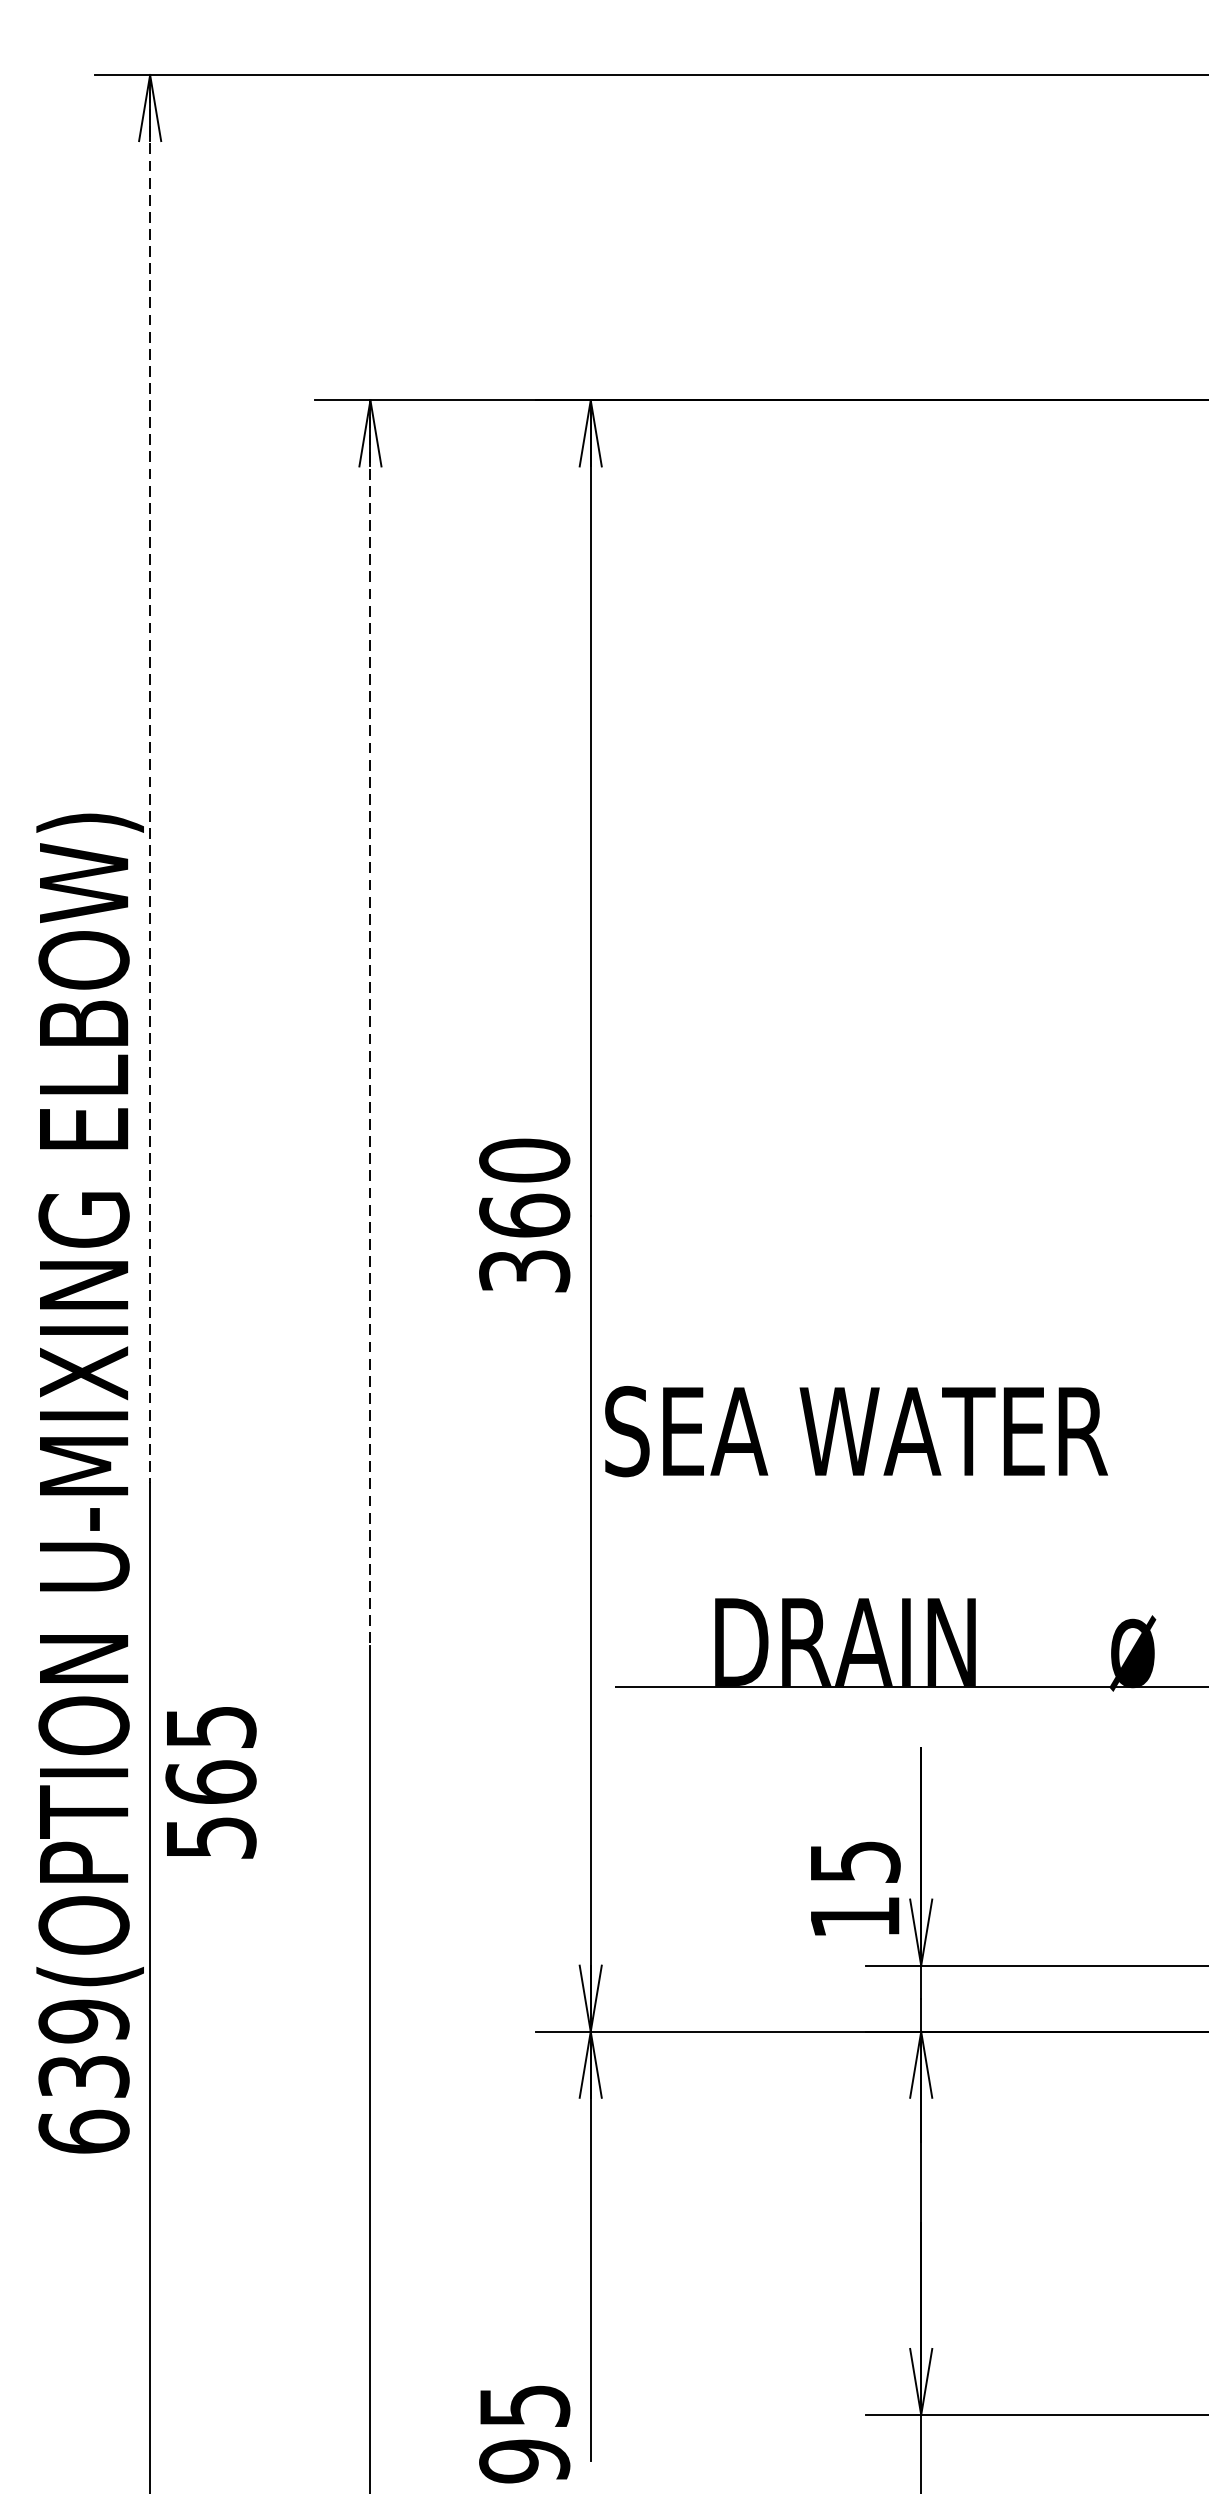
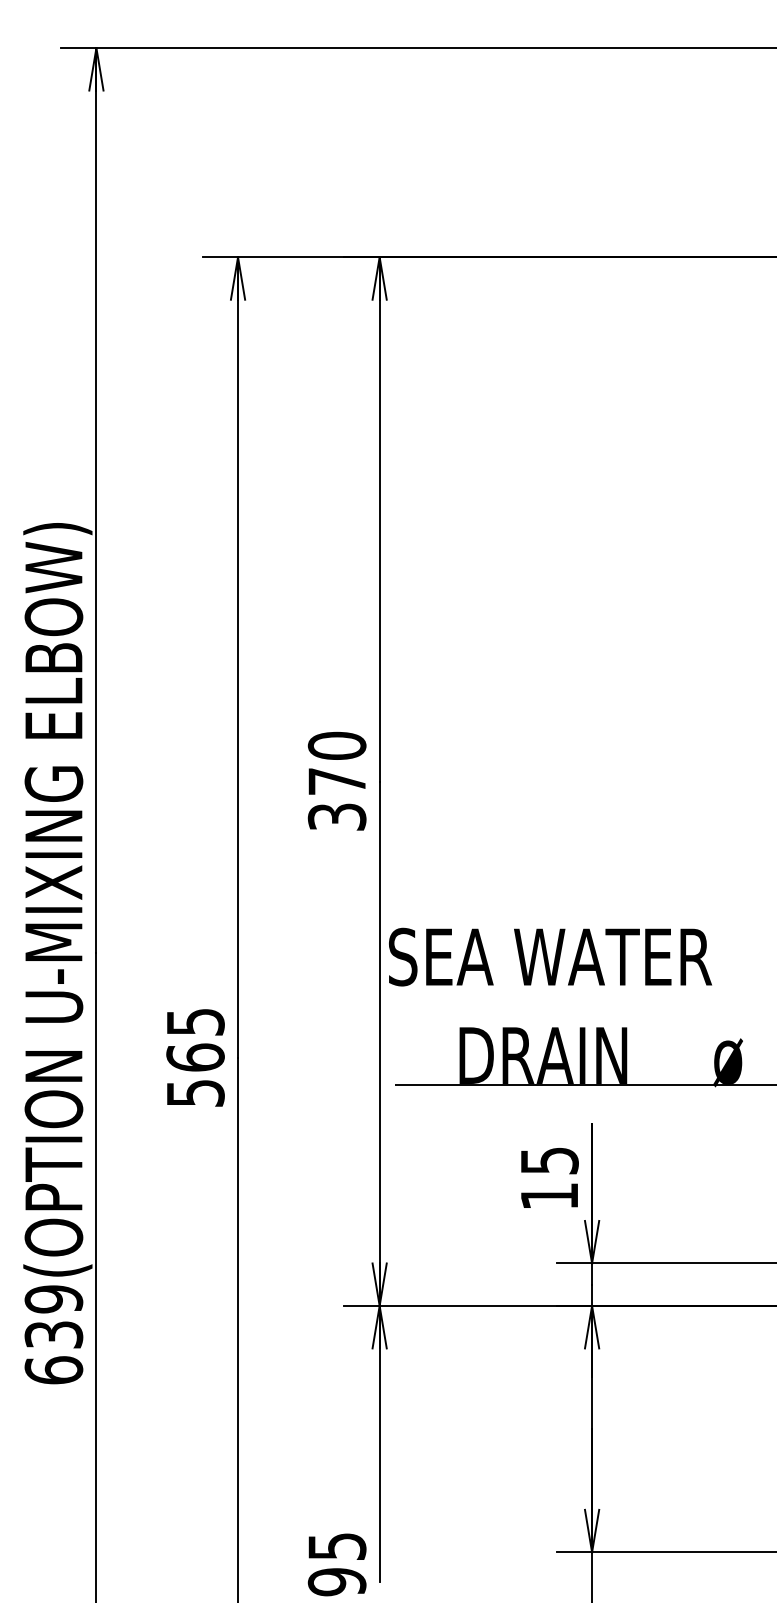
line: (150, 778) -> (96, 500), dashed -> solid
line: (371, 1022) -> (238, 657), dashed -> solid
text: (523, 1215) -> (336, 781), 360 -> 370
text: (856, 1430) -> (550, 956), moved
text: (210, 1782) -> (195, 1057), moved
text: (854, 1887) -> (549, 1177), moved

